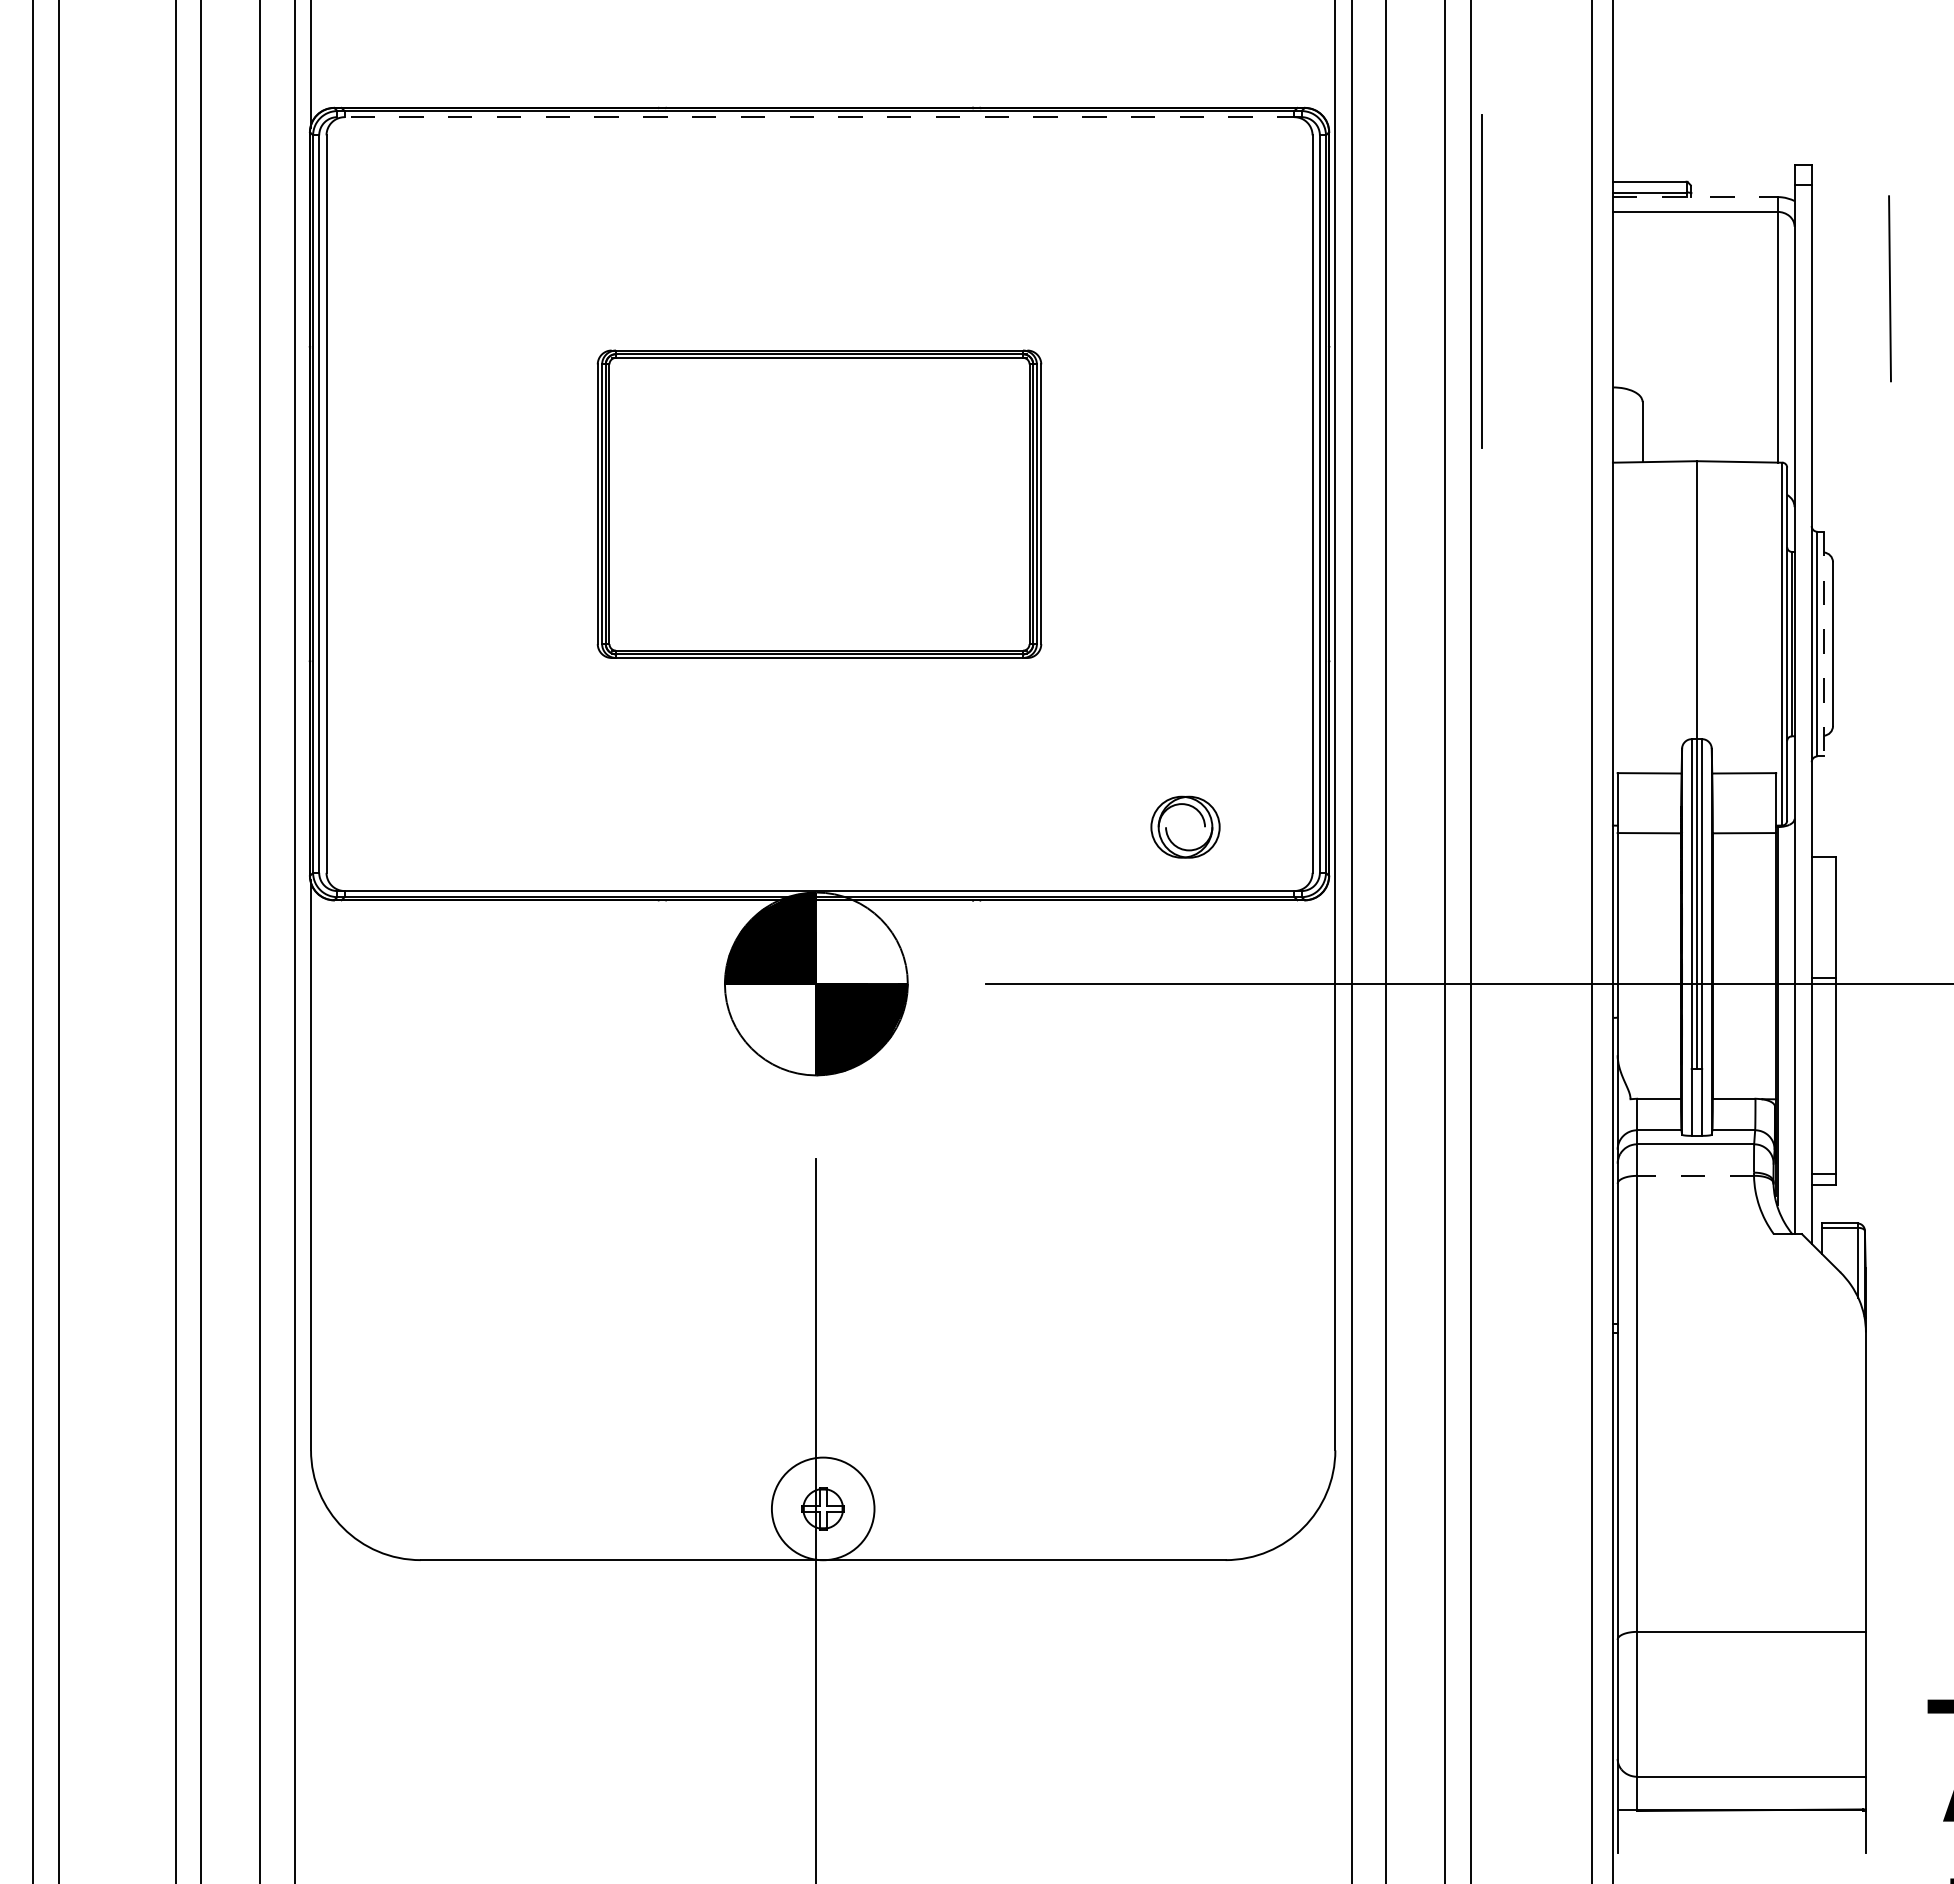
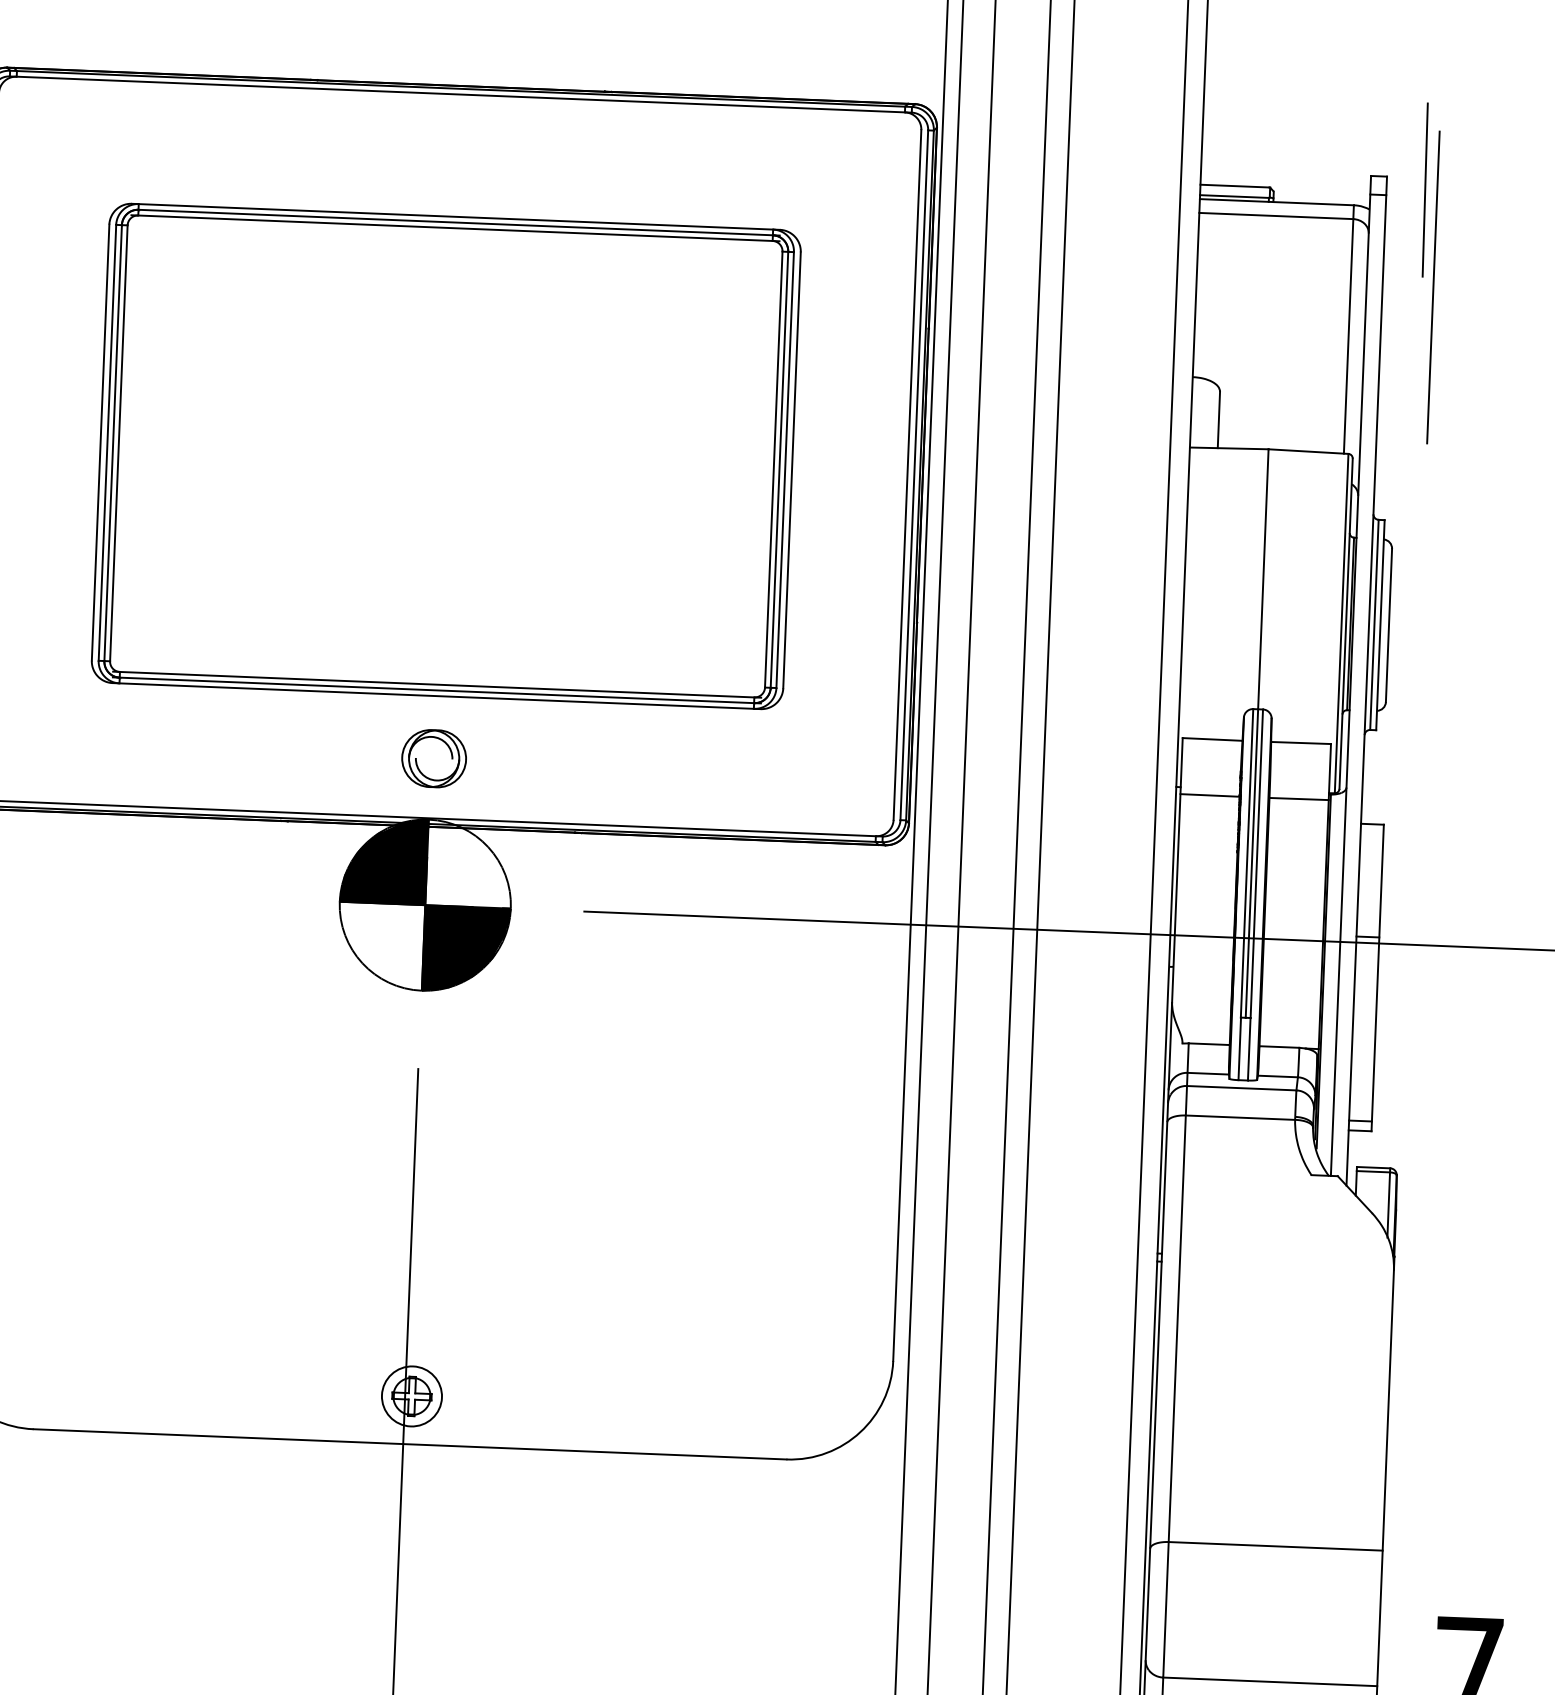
line: (819, 117) -> (460, 94), dashed -> solid
line: (1695, 197) -> (1277, 202), dashed -> solid
line: (1481, 281) -> (1433, 287), moved
line: (1889, 288) -> (1424, 189), moved
part: (819, 504) -> (446, 456), size x1.67
line: (1823, 644) -> (1380, 625), dashed -> solid
part: (1185, 826) -> (434, 758), moved
line: (1695, 1175) -> (1240, 1117), dashed -> solid
circle: (823, 1508) -> (412, 1396), size x0.62

